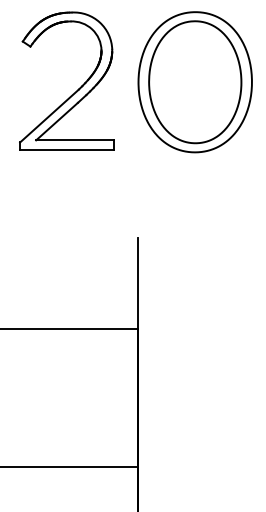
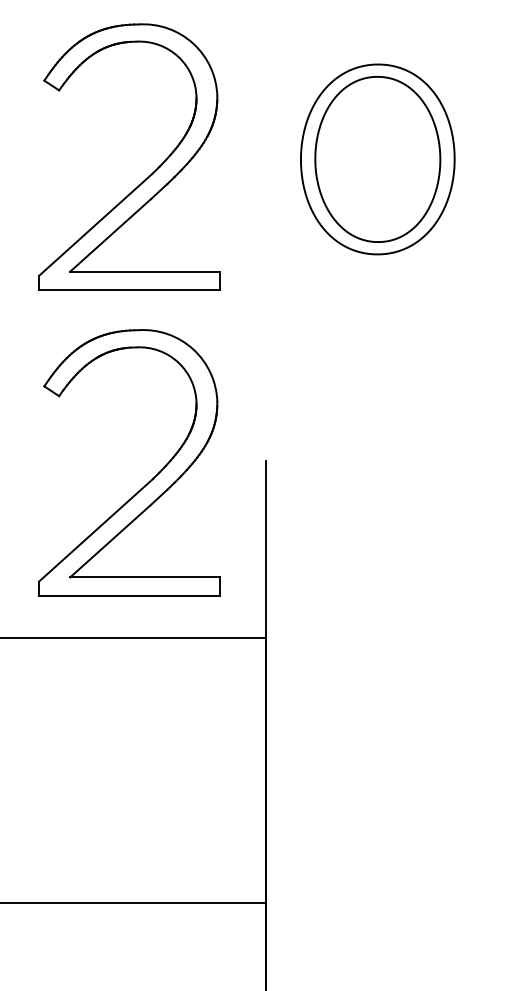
part: (194, 82) -> (376, 159), size x0.7
part: (76, 248) -> (148, 480), added

